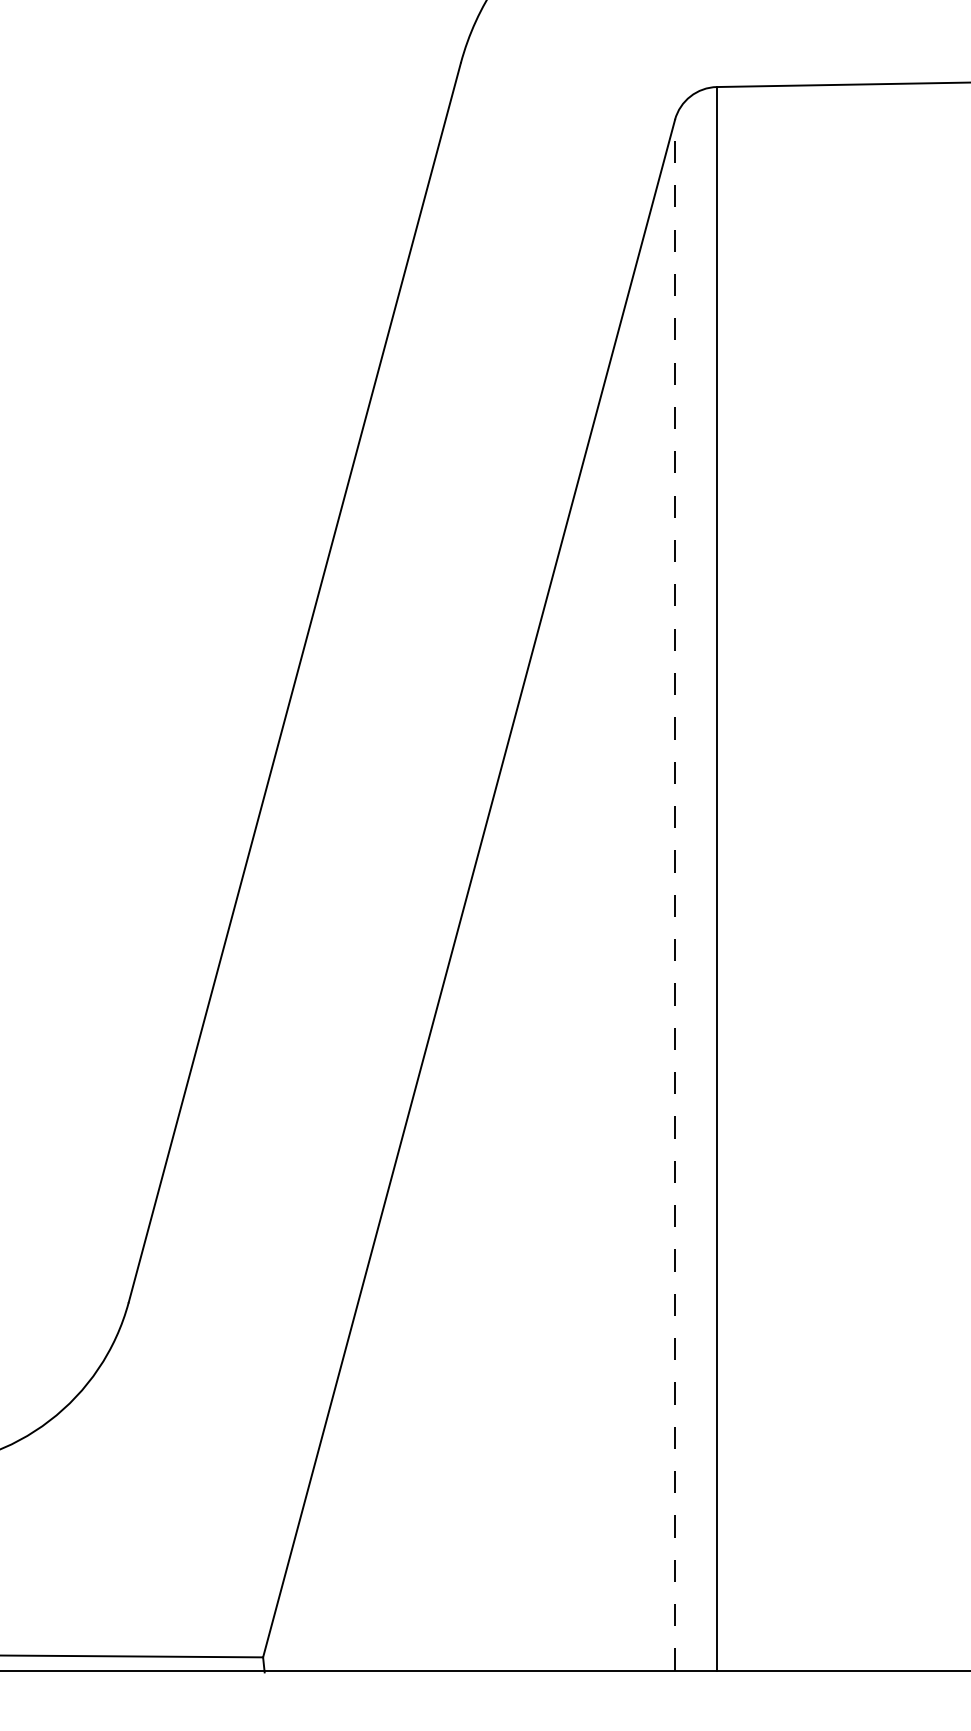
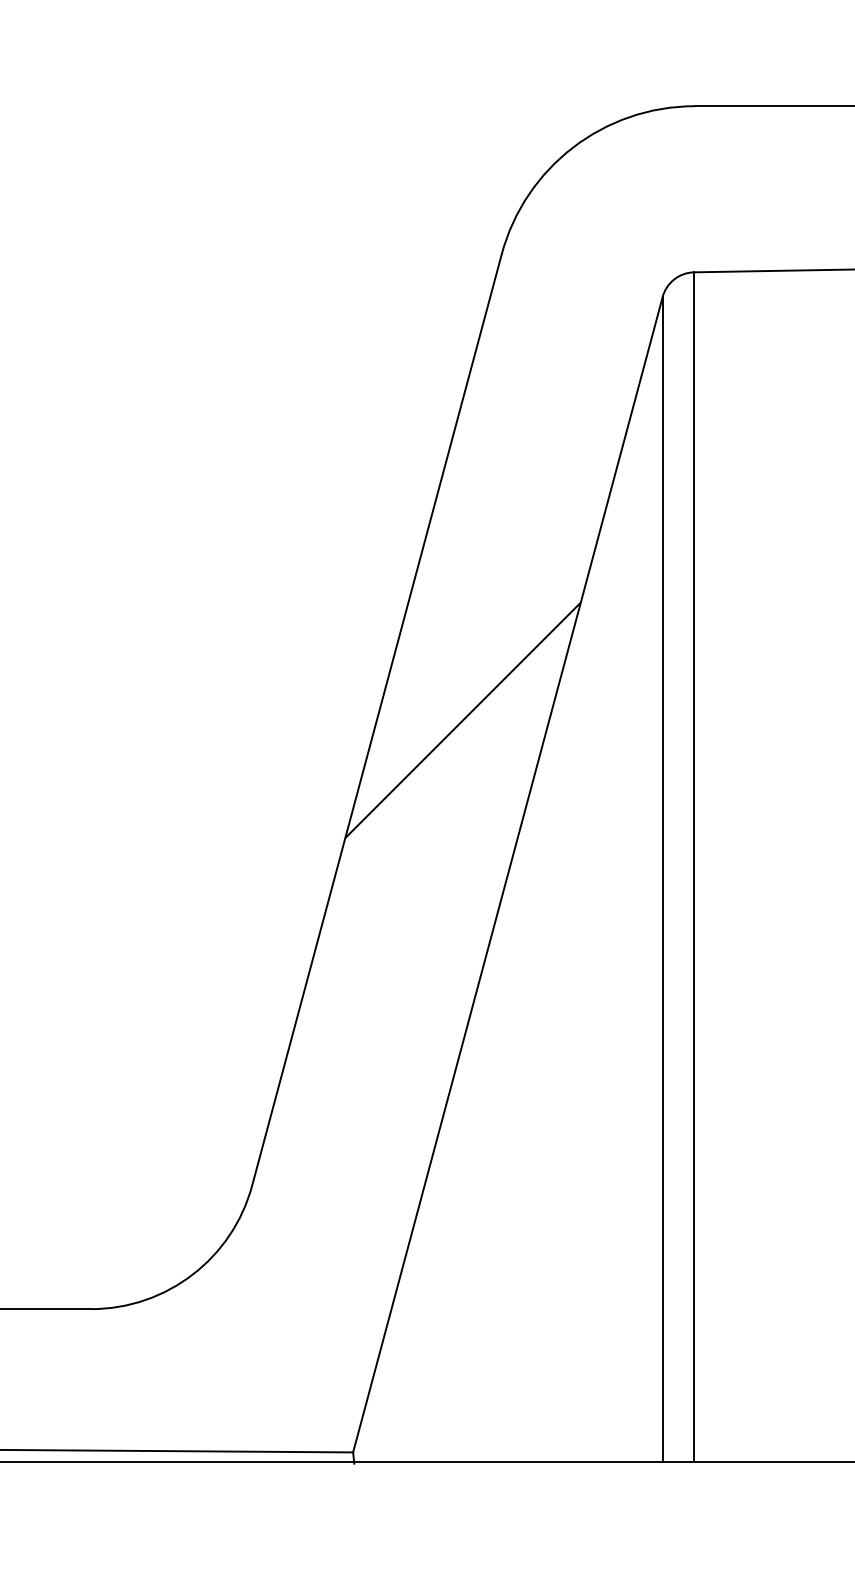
hatch: (408, 683) -> (462, 720), added
line: (674, 894) -> (662, 879), dashed -> solid

